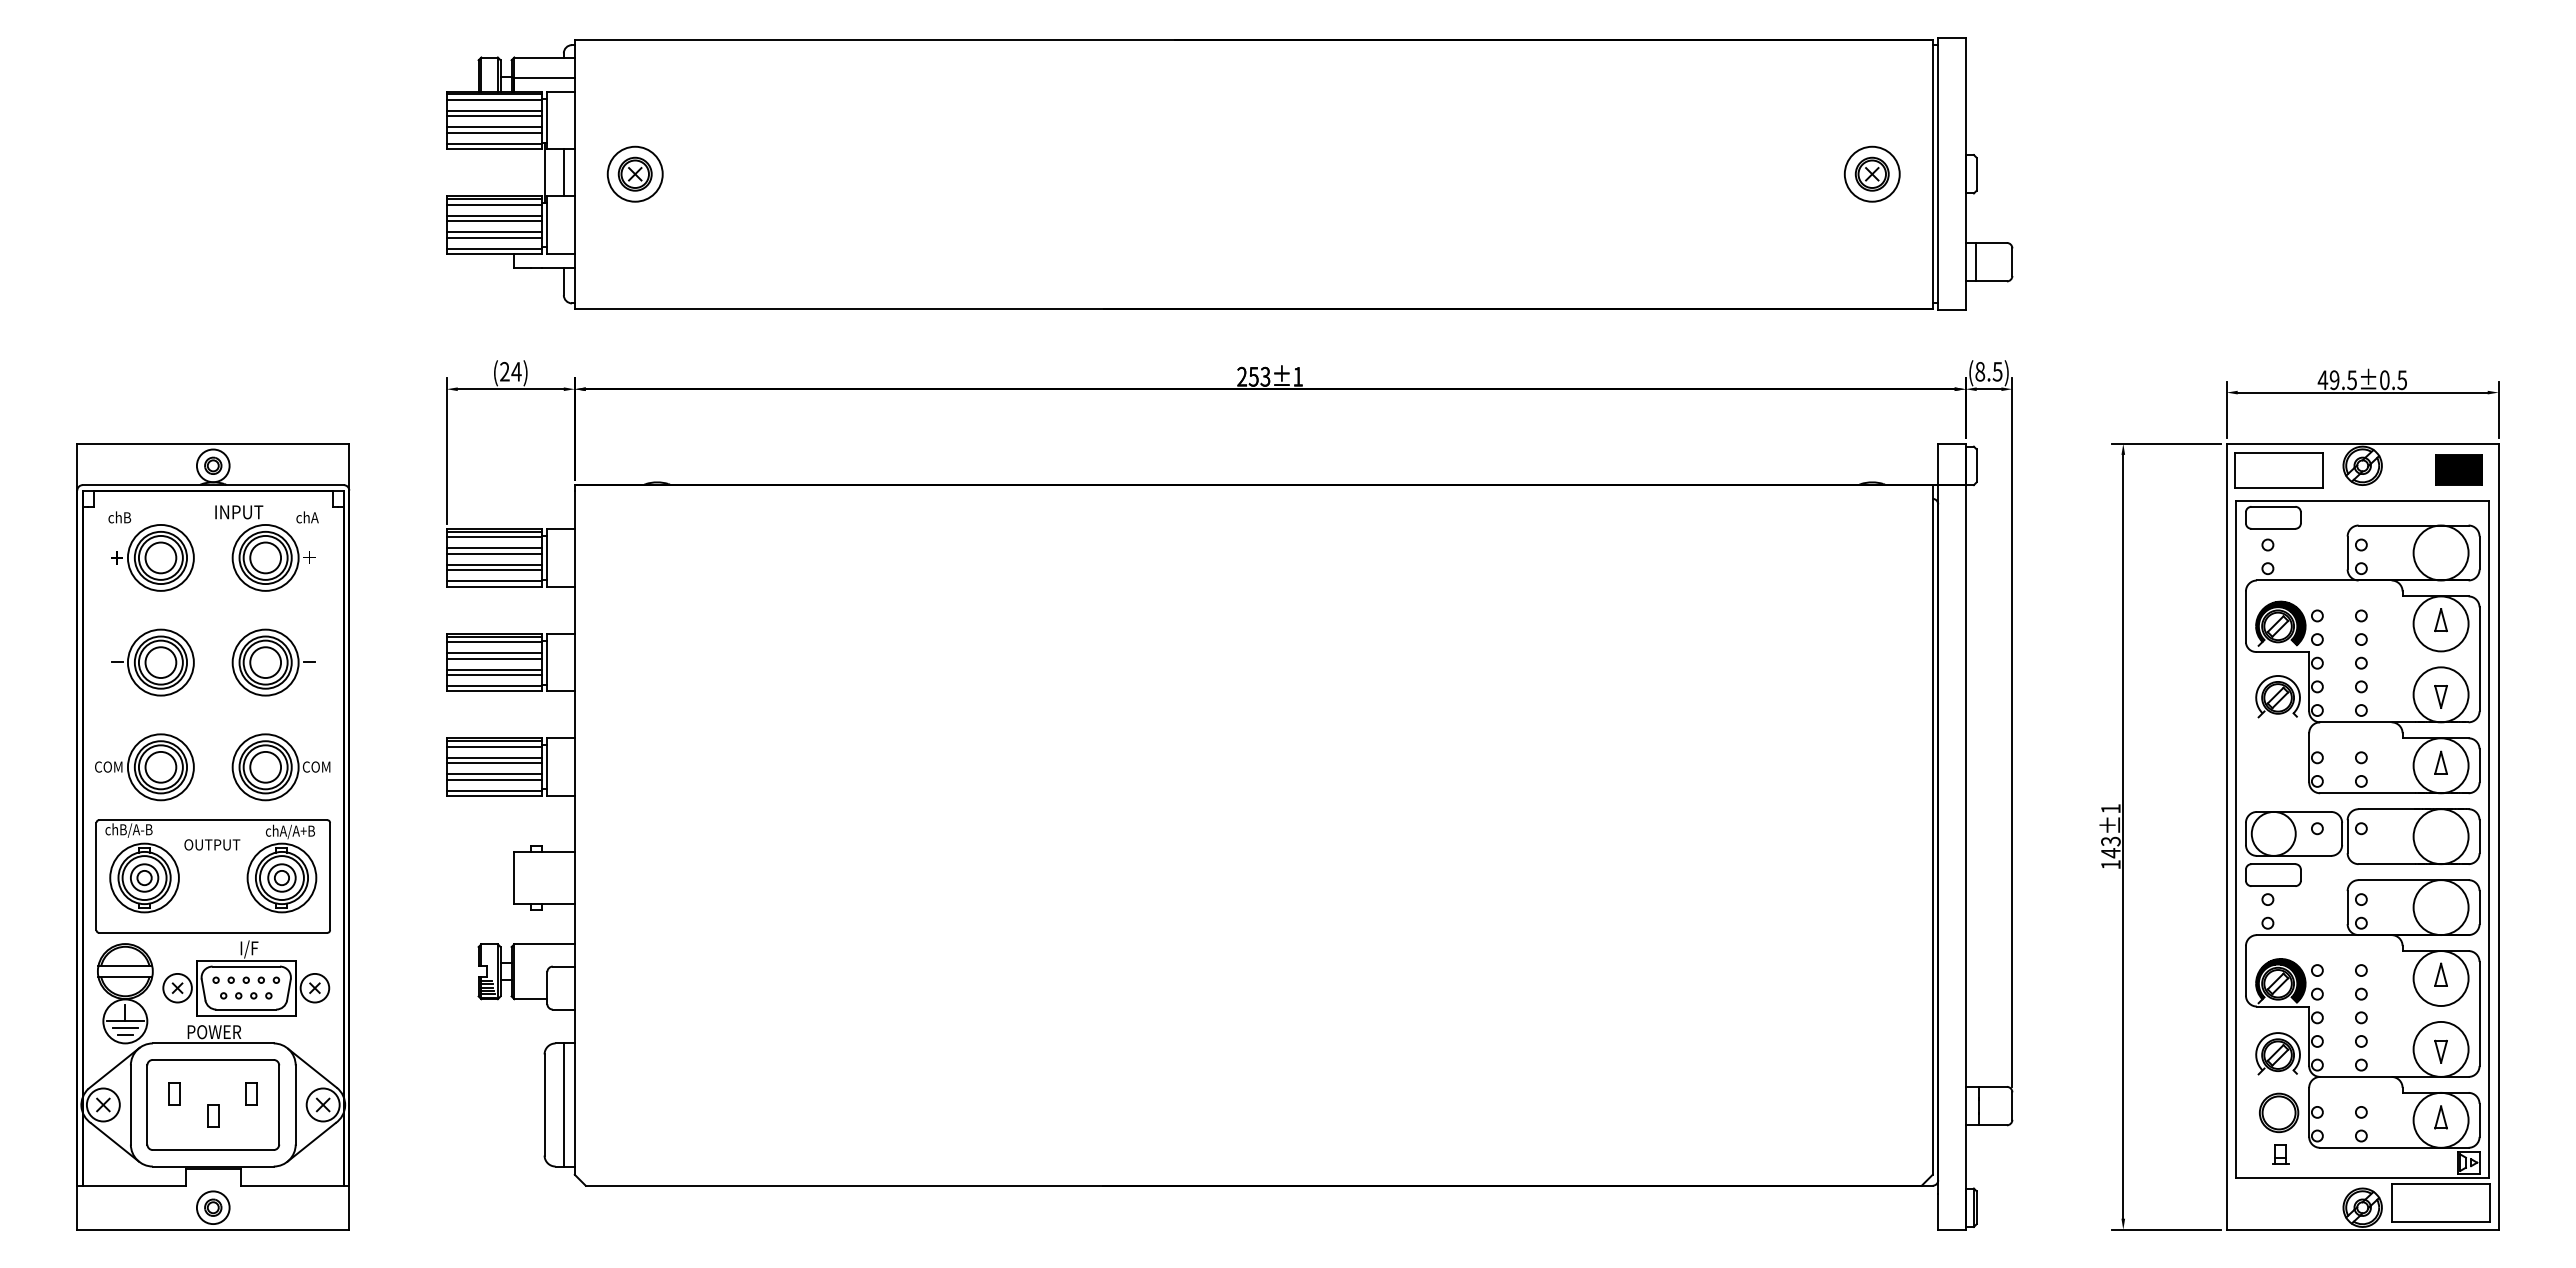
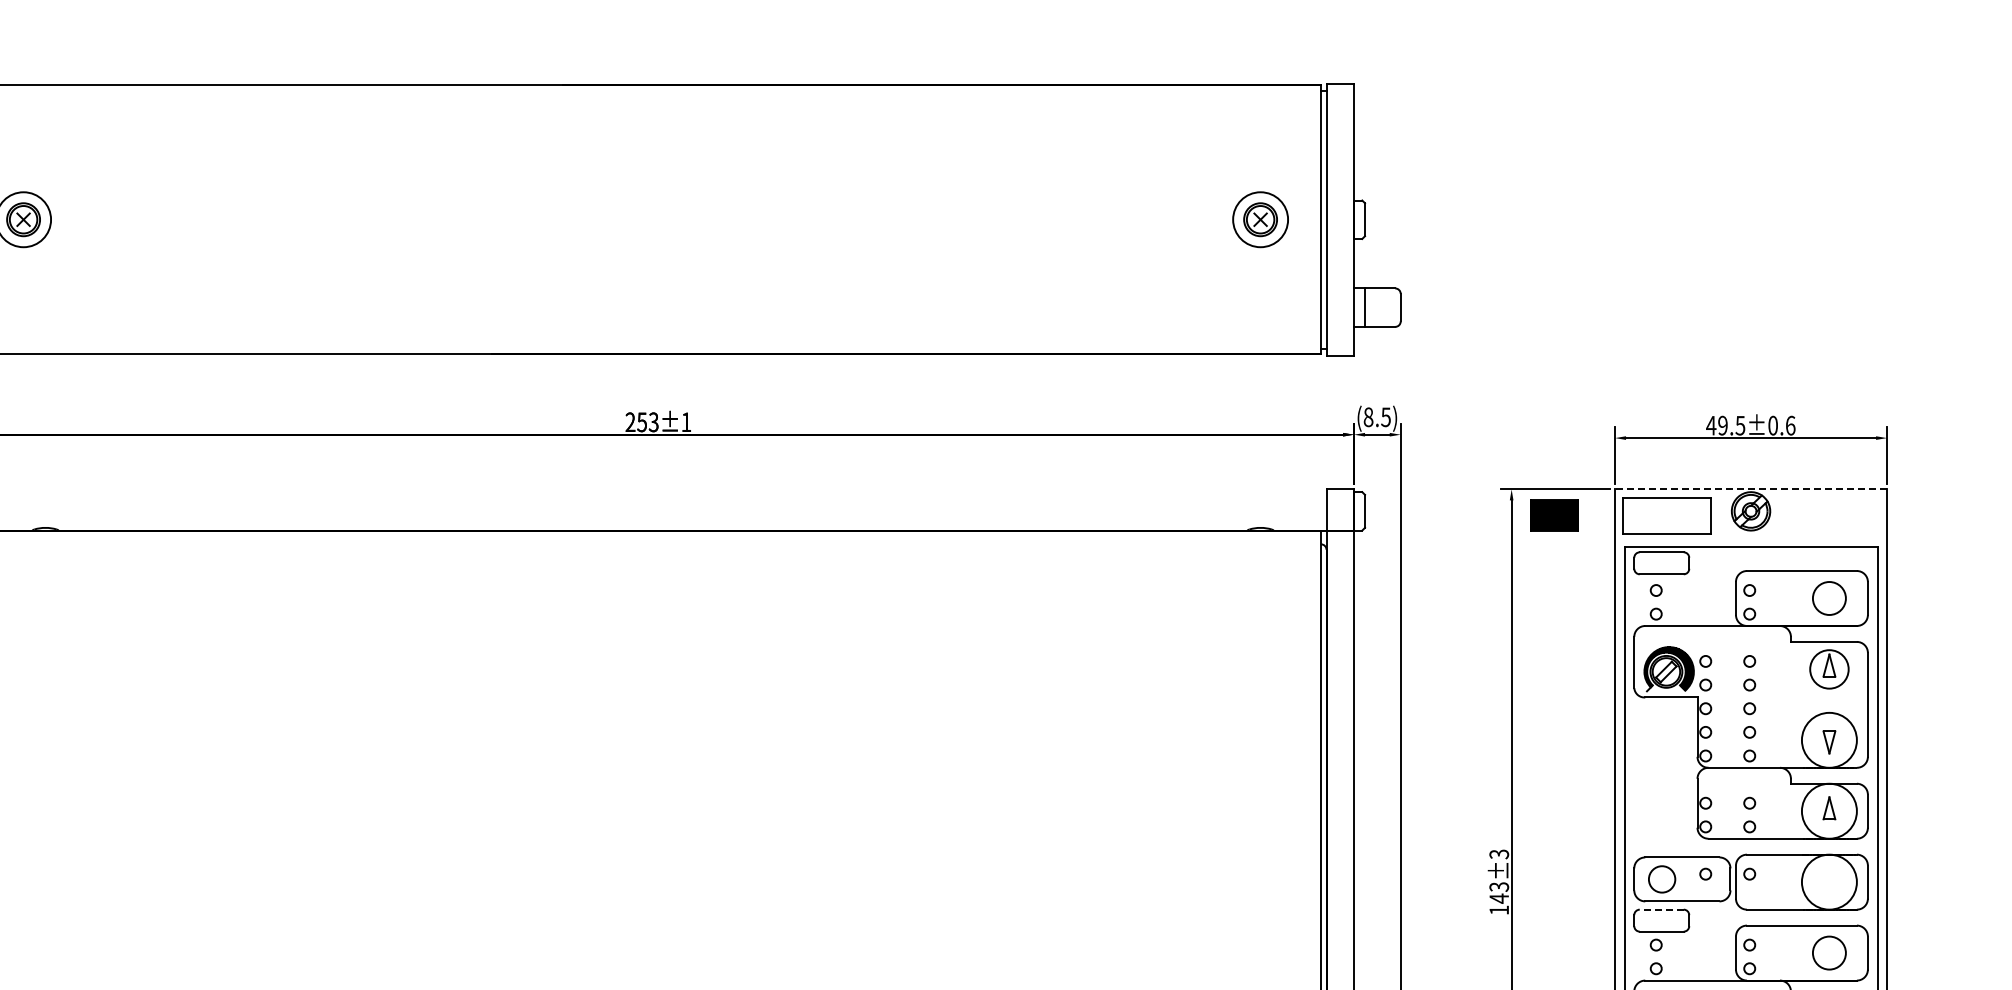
text: (2402, 380) -> (1790, 425), 49.5±0.5 -> 49.5±0.6
line: (2362, 443) -> (1750, 488), solid -> dashed
part: (2458, 469) -> (1553, 514), moved
circle: (2440, 552) -> (1828, 597), size x0.6
circle: (2440, 623) -> (1828, 668), size x0.7
part: (2277, 696) -> (1665, 741), removed
text: (2110, 808) -> (1498, 853), 143±1 -> 143±3
circle: (2273, 833) -> (1661, 878), size x0.6
line: (2273, 864) -> (1661, 909), solid -> dashed
circle: (2440, 907) -> (1828, 952), size x0.6

